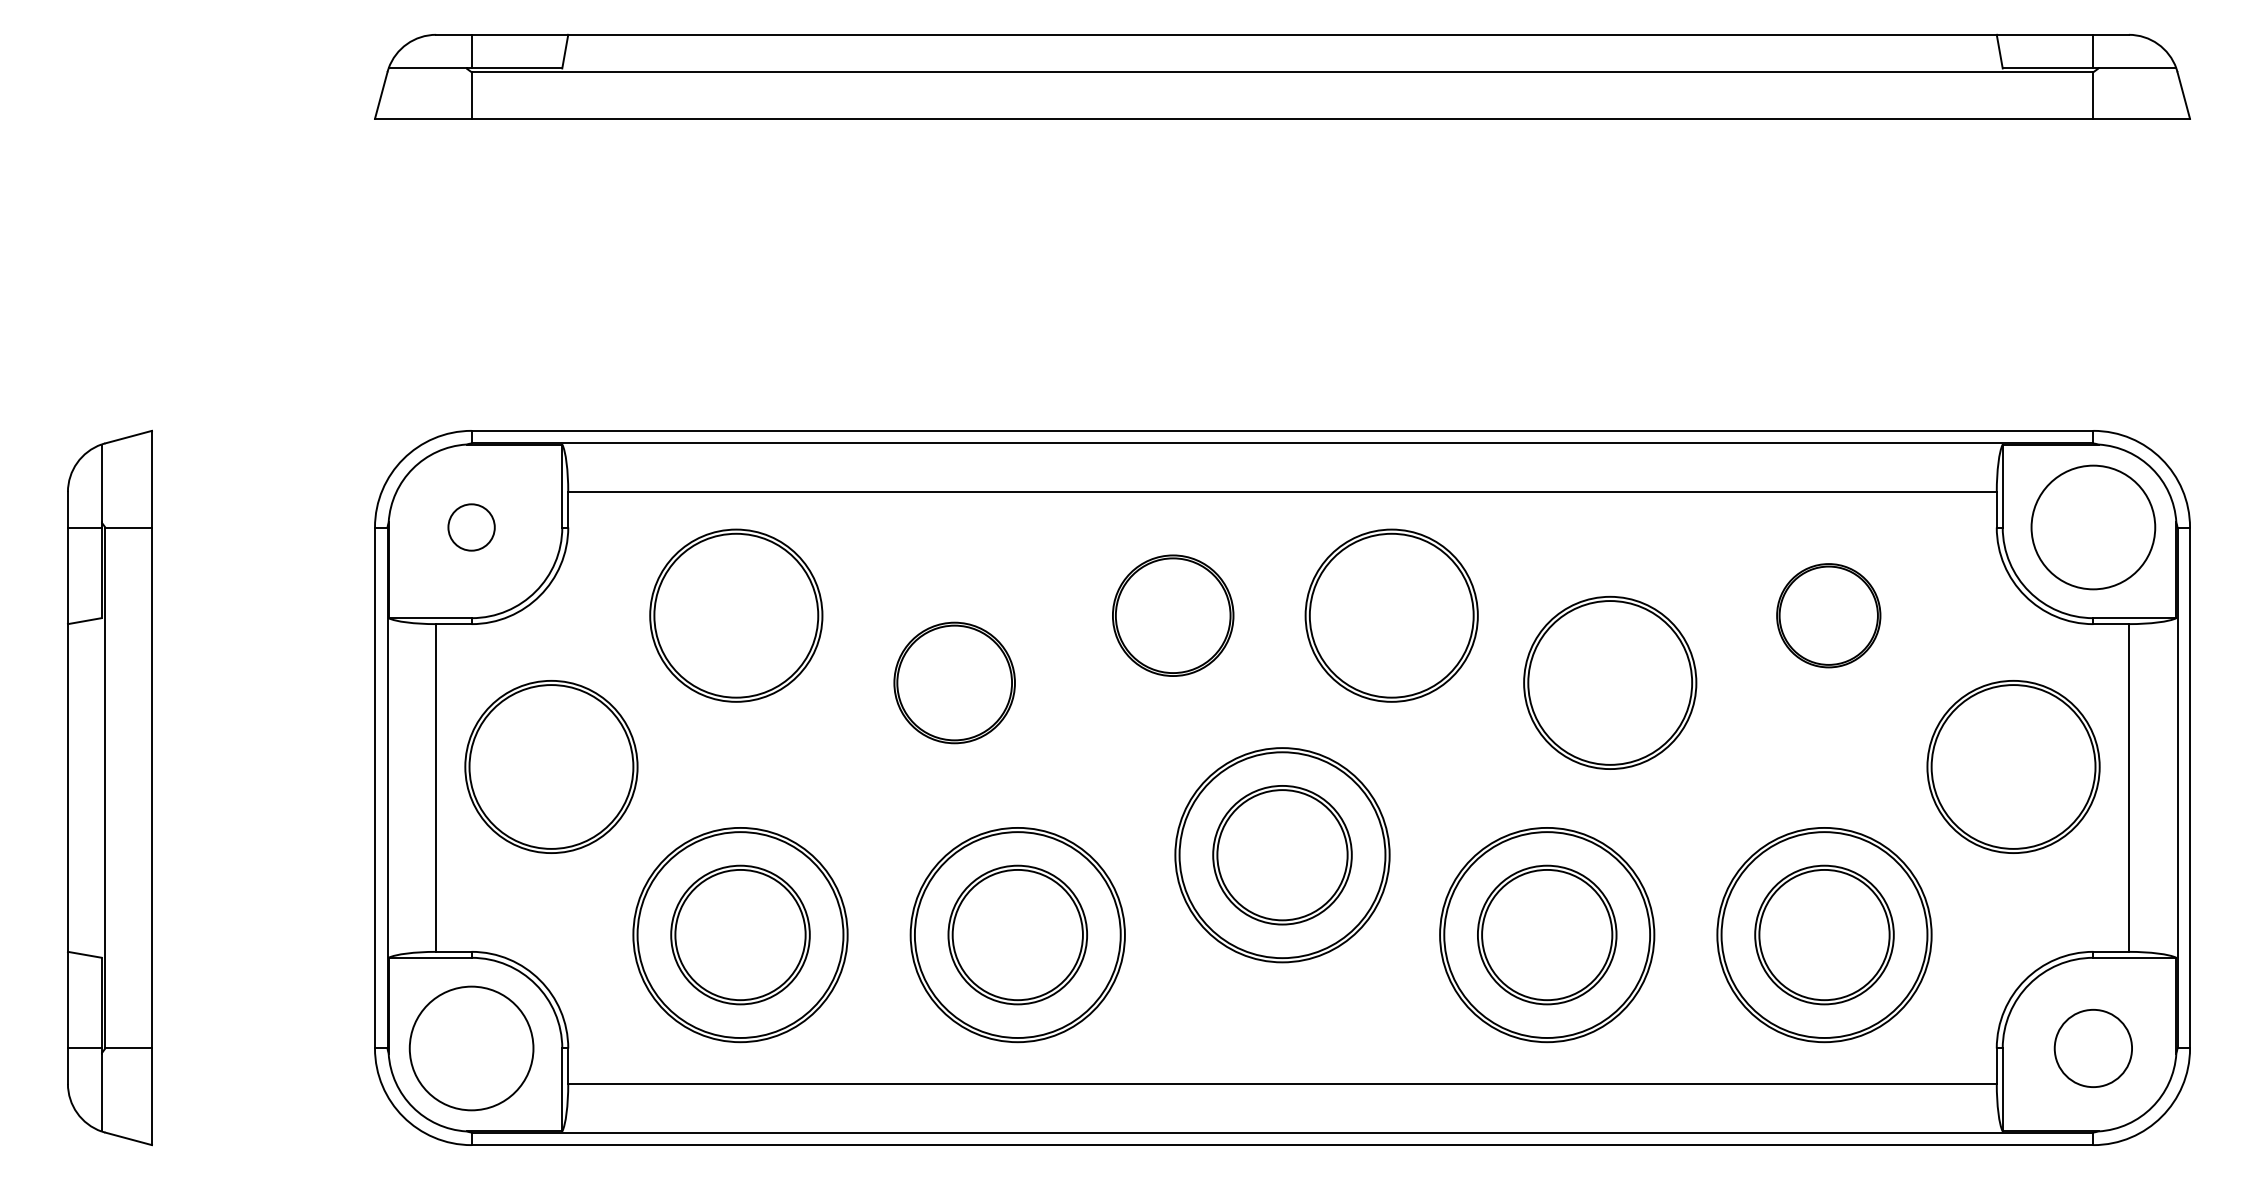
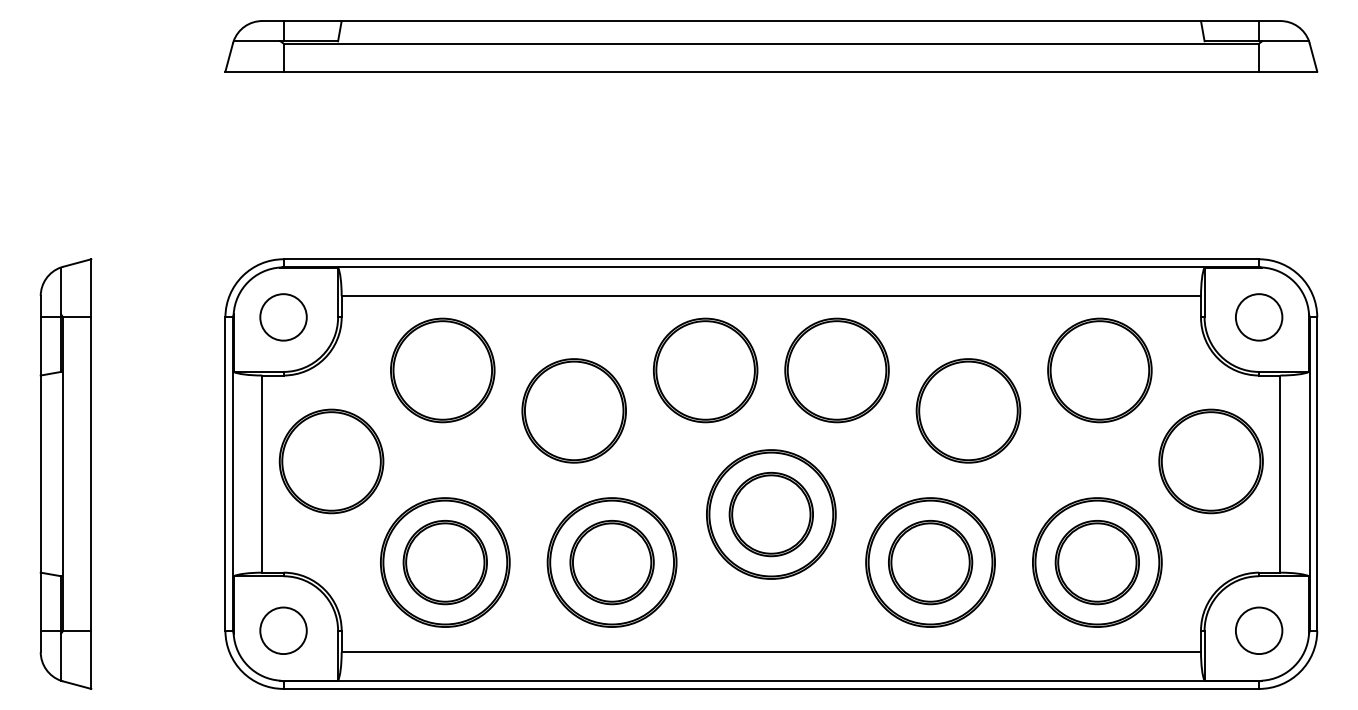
circle: (471, 527) -> (283, 317), size x1.67
circle: (2092, 527) -> (1258, 317), size x0.62
part: (1173, 615) -> (705, 370), size x1.43
part: (1828, 615) -> (1099, 370), size x1.67
part: (953, 682) -> (573, 410), size x1.43
circle: (471, 1047) -> (283, 630), size x0.62

